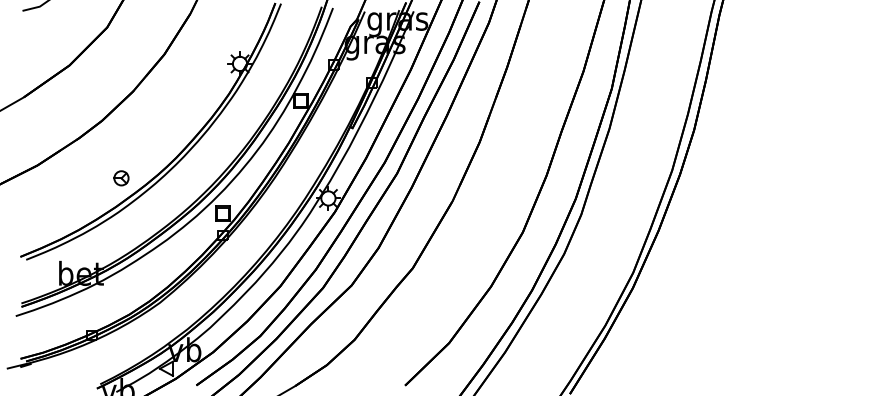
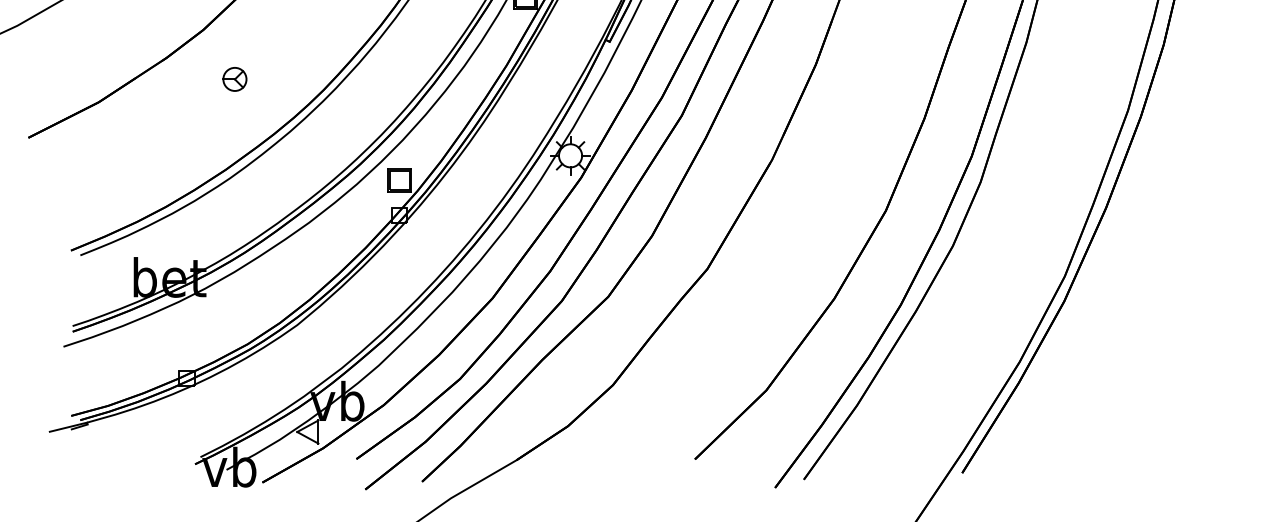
part: (121, 178) -> (234, 79), moved

